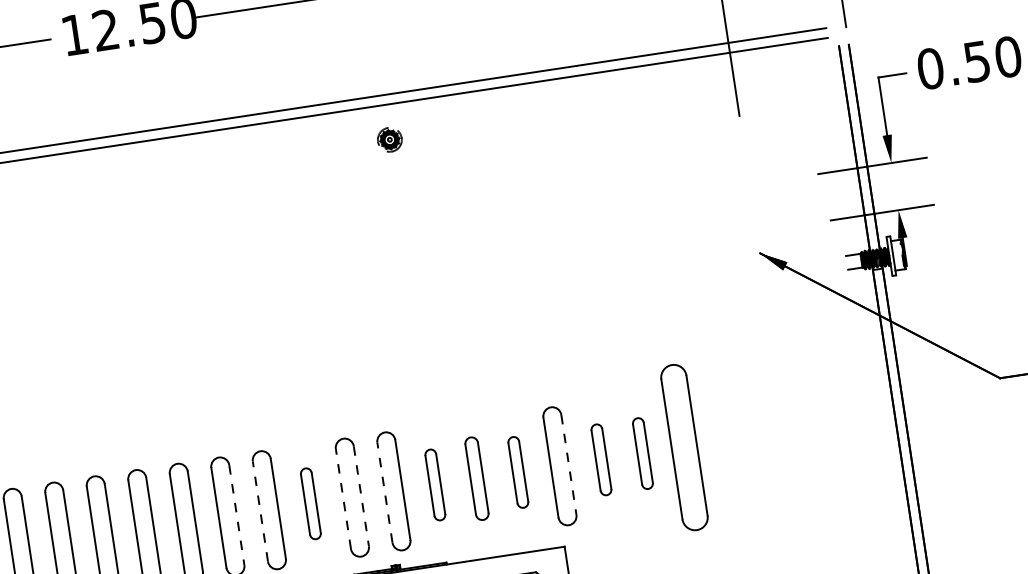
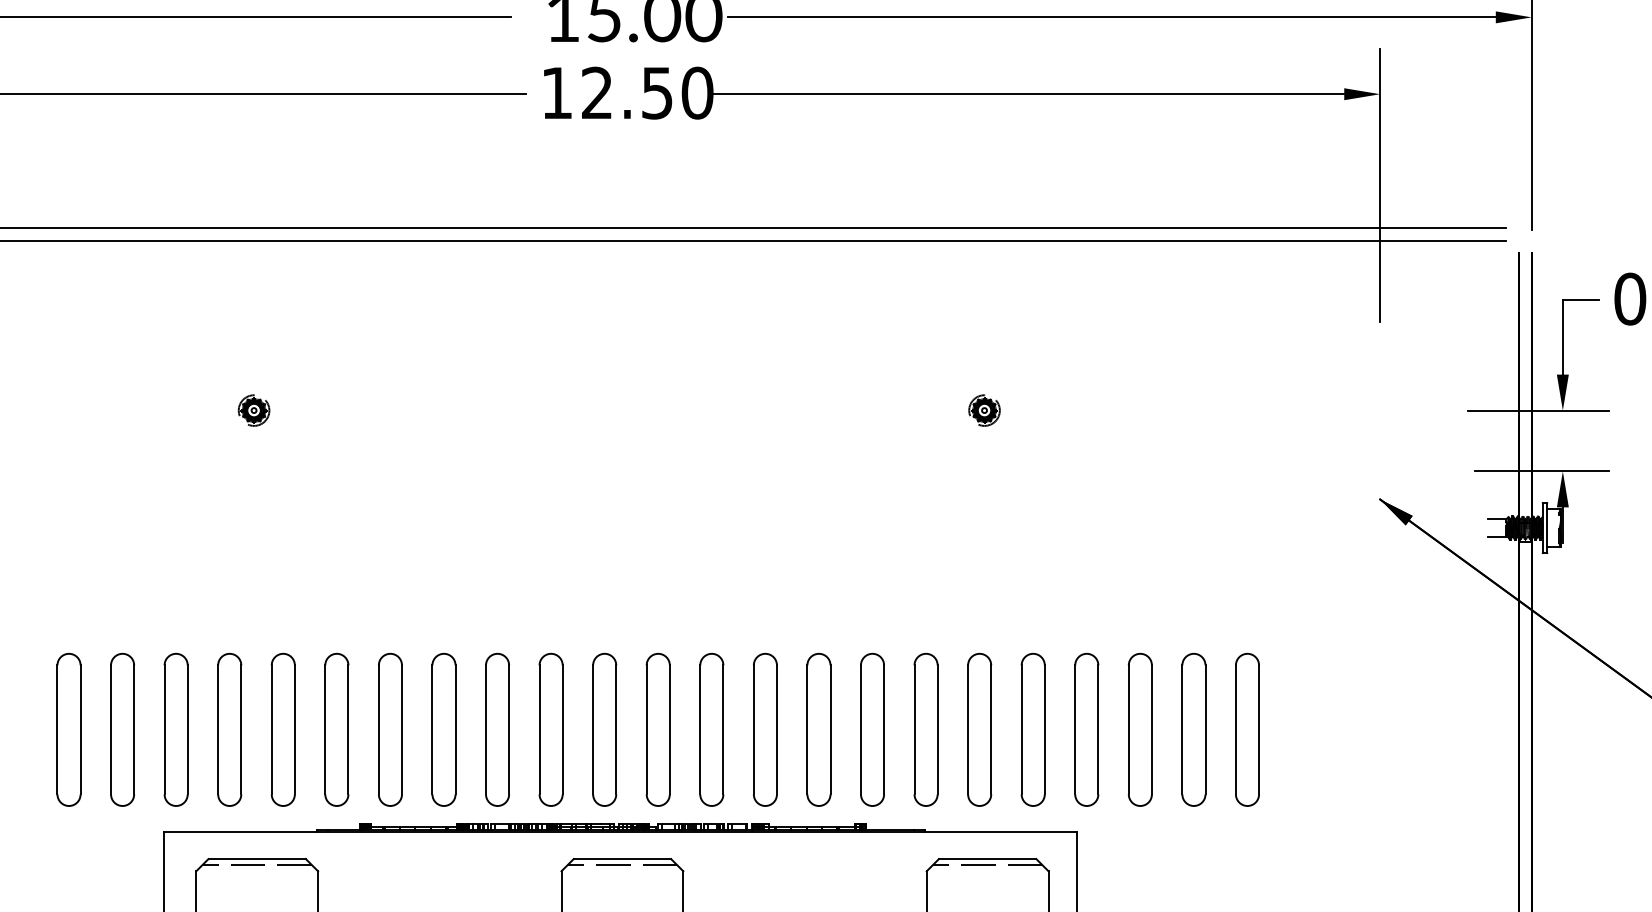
part: (389, 139) -> (984, 410), moved
part: (684, 447) -> (1247, 729), size x0.71
part: (642, 453) -> (1193, 729), size x1.67
part: (601, 459) -> (1140, 729), size x1.67
line: (568, 464) -> (1098, 729), dashed -> solid
part: (517, 472) -> (1032, 729), size x1.67
part: (476, 478) -> (979, 729), size x1.43
part: (434, 484) -> (925, 729), size x1.67
line: (384, 492) -> (860, 729), dashed -> solid
line: (361, 496) -> (830, 729), dashed -> solid
line: (343, 498) -> (807, 729), dashed -> solid
part: (310, 503) -> (765, 729), size x1.67
line: (260, 511) -> (700, 729), dashed -> solid
line: (236, 514) -> (669, 729), dashed -> solid

